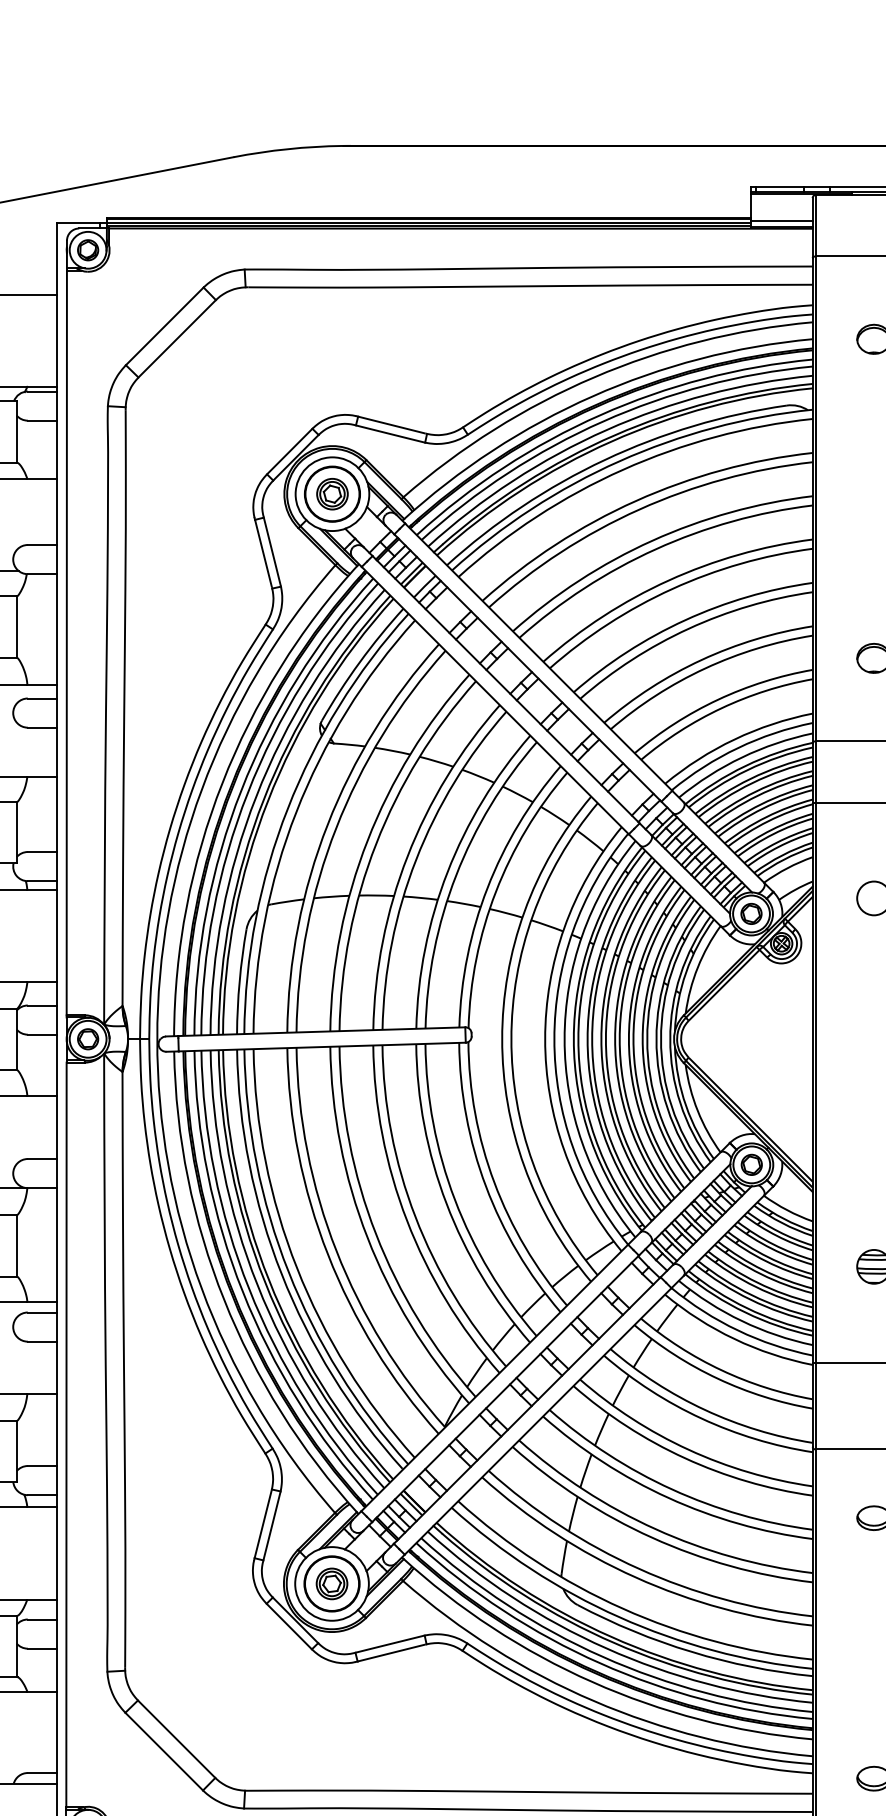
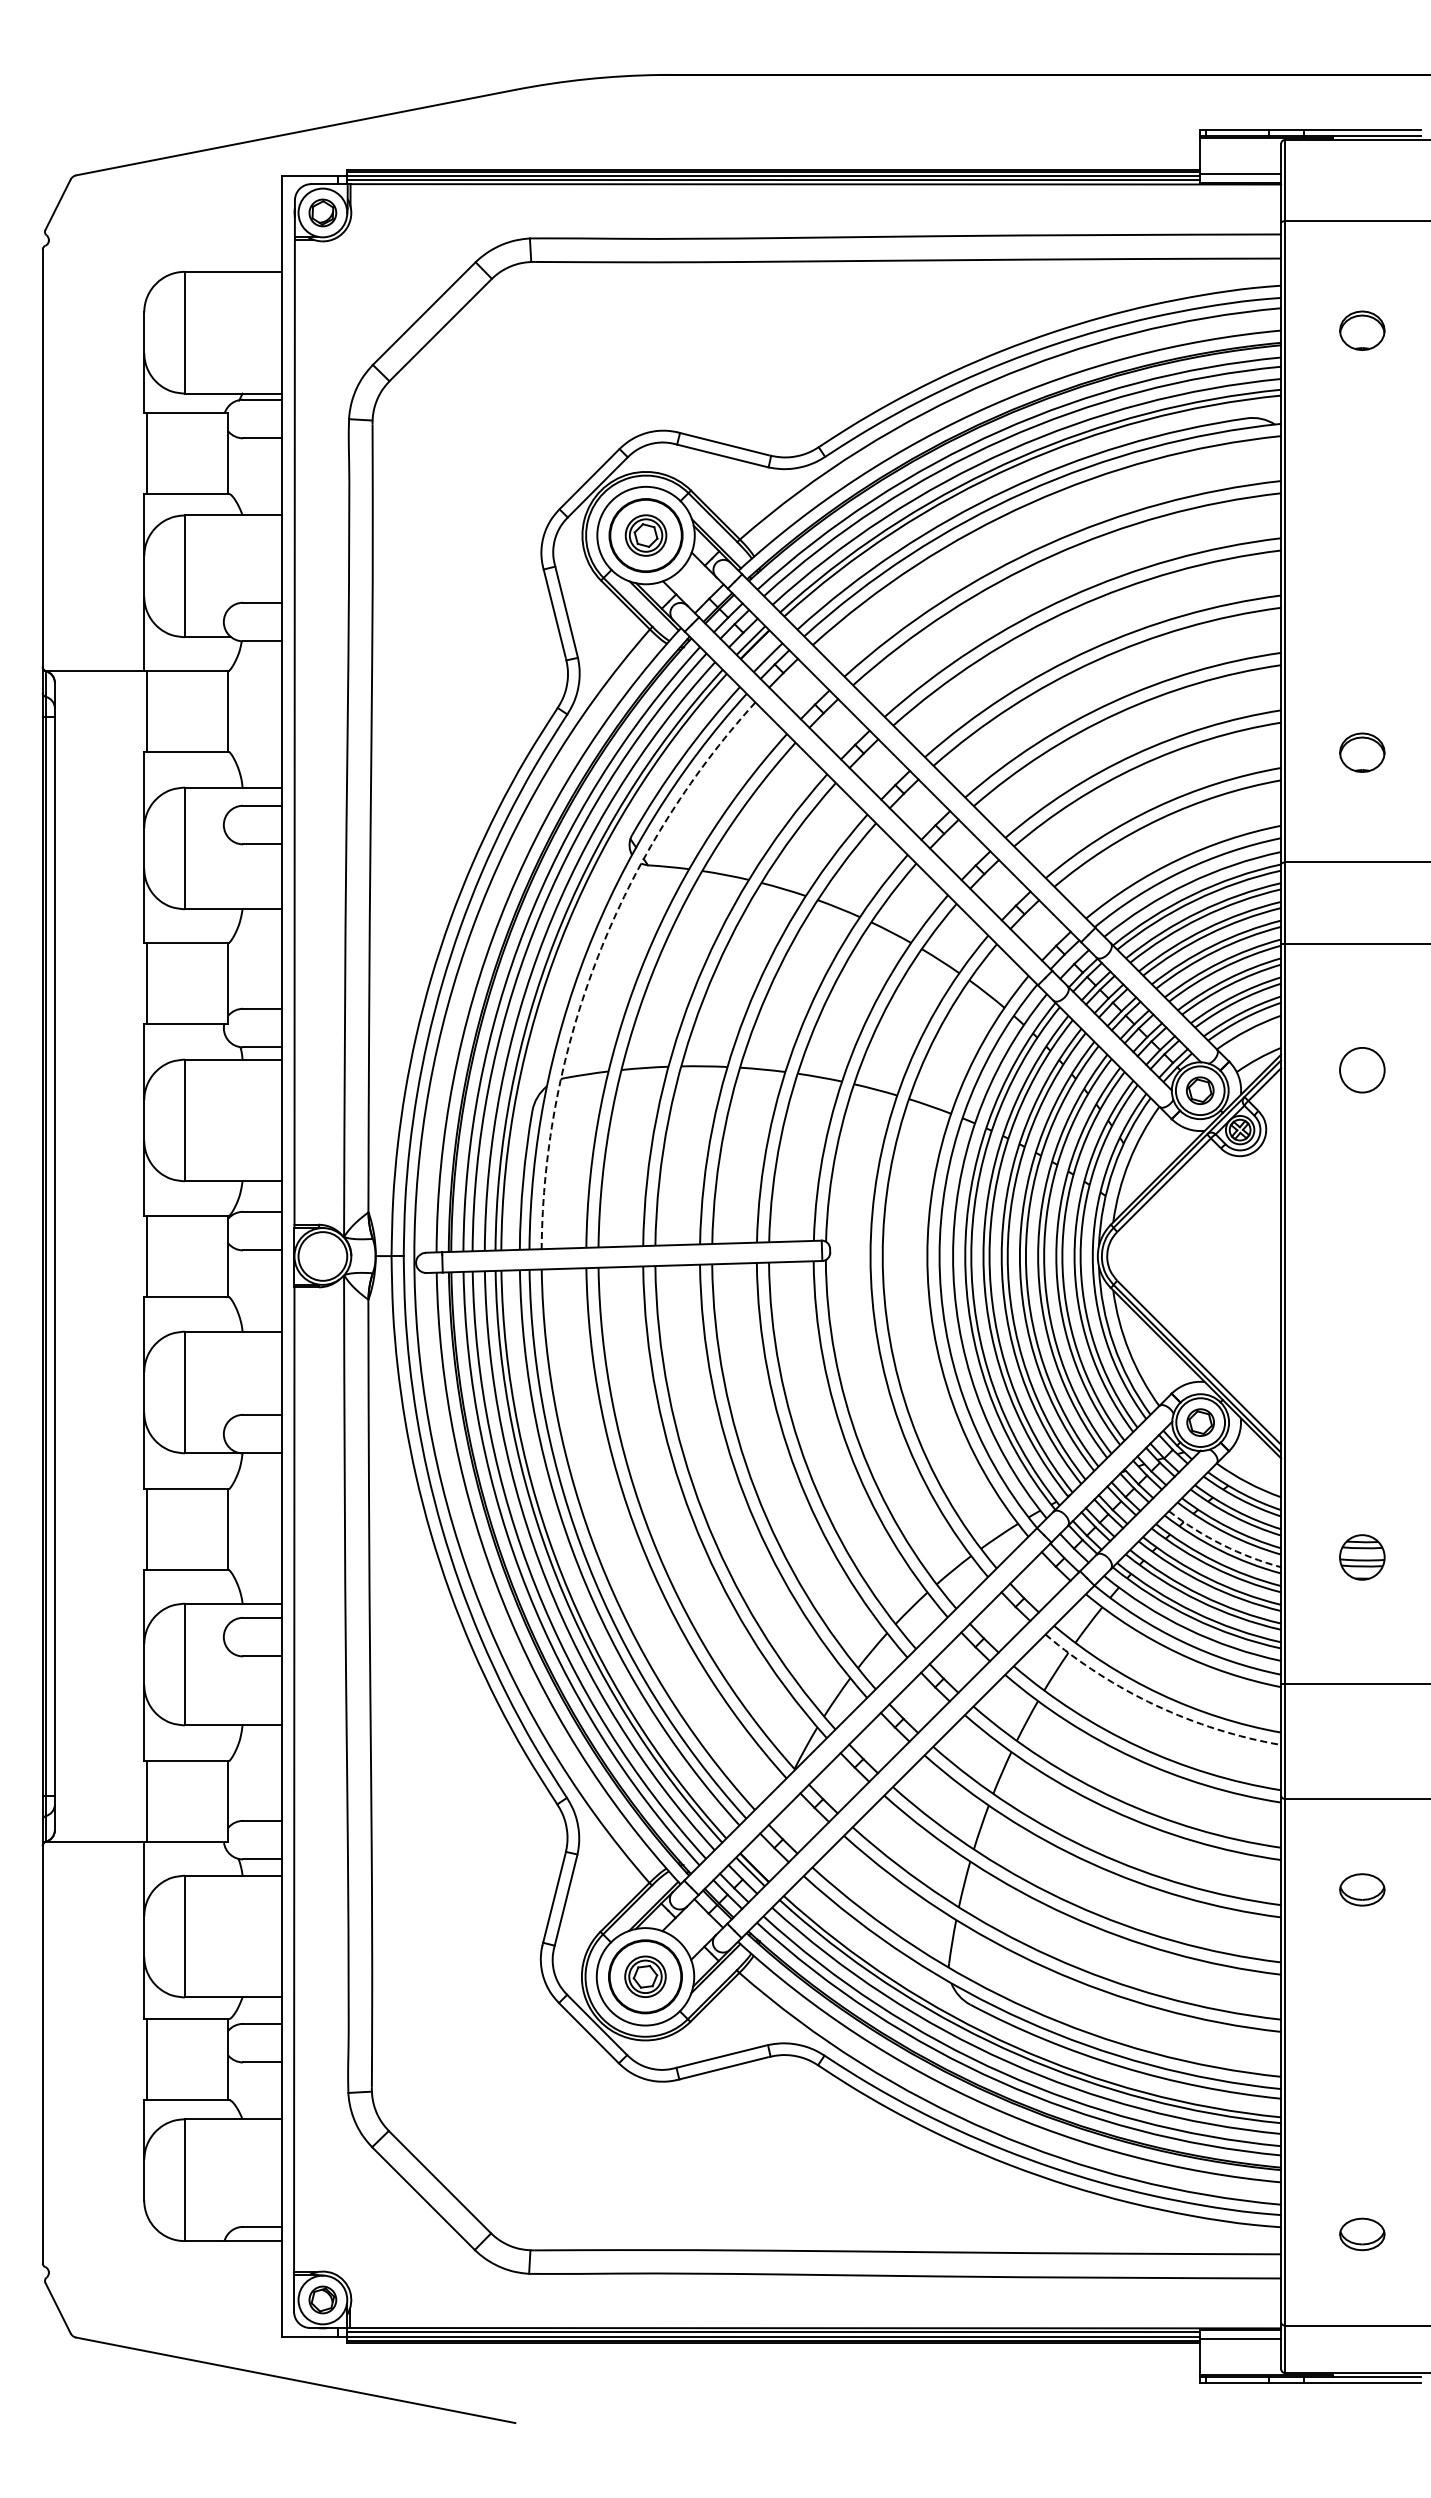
arc: (296, 812) -> (598, 956), solid -> dashed
part: (87, 1039) -> (322, 1256), removed
arc: (768, 1257) -> (1222, 1544), solid -> dashed
arc: (717, 1378) -> (1155, 1705), solid -> dashed

